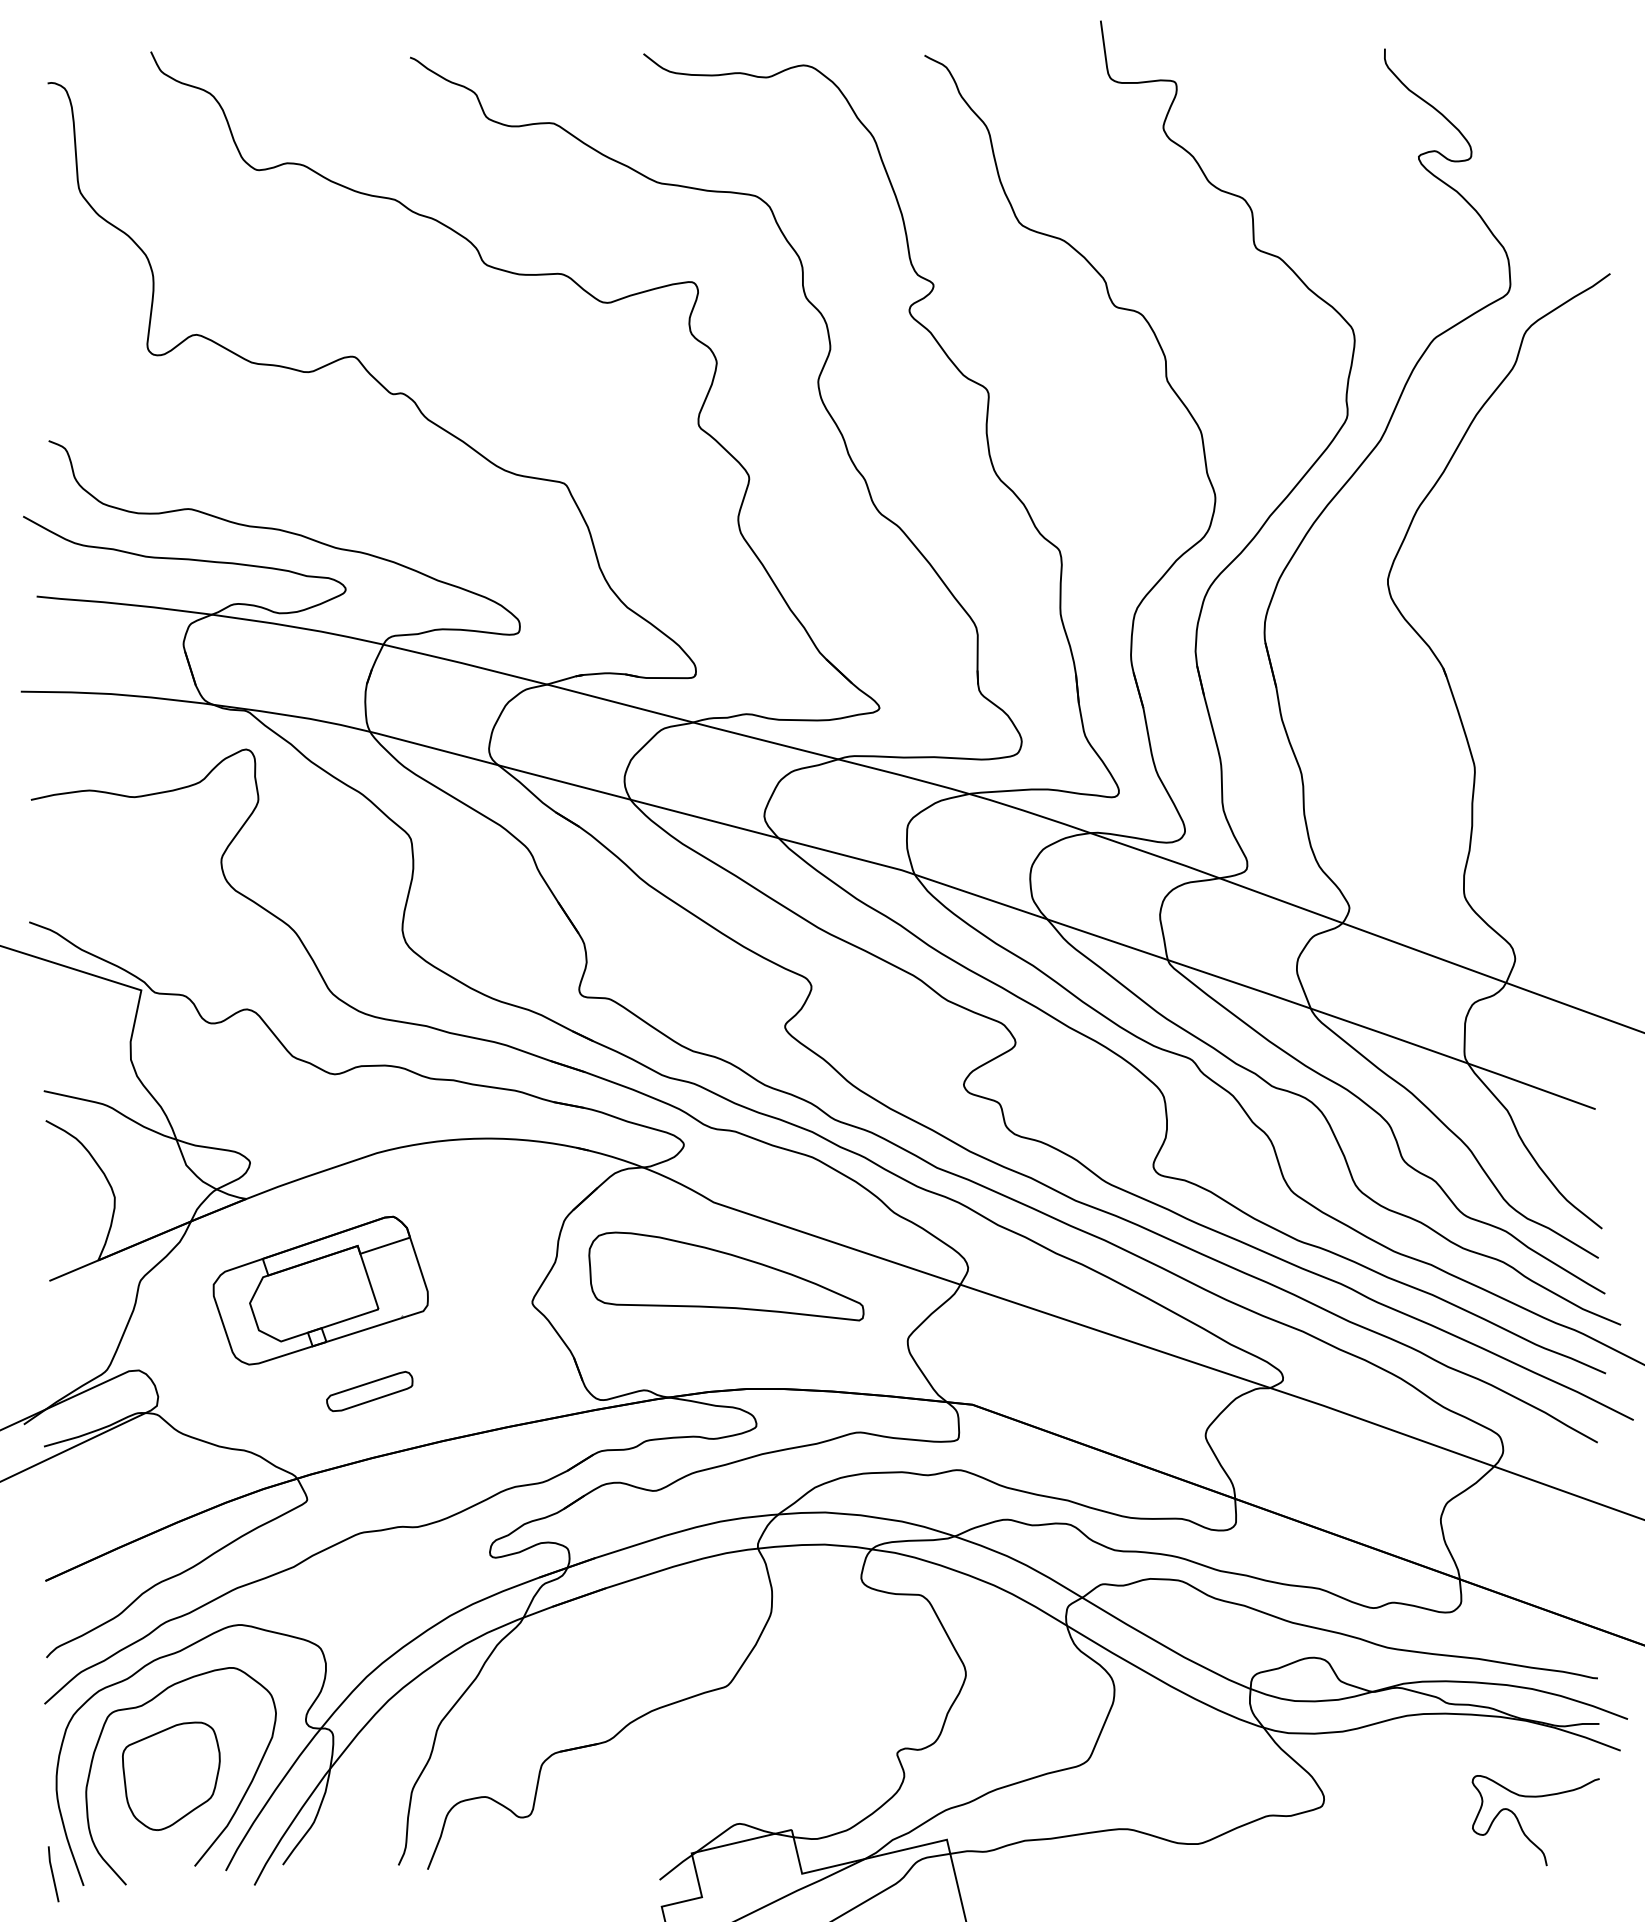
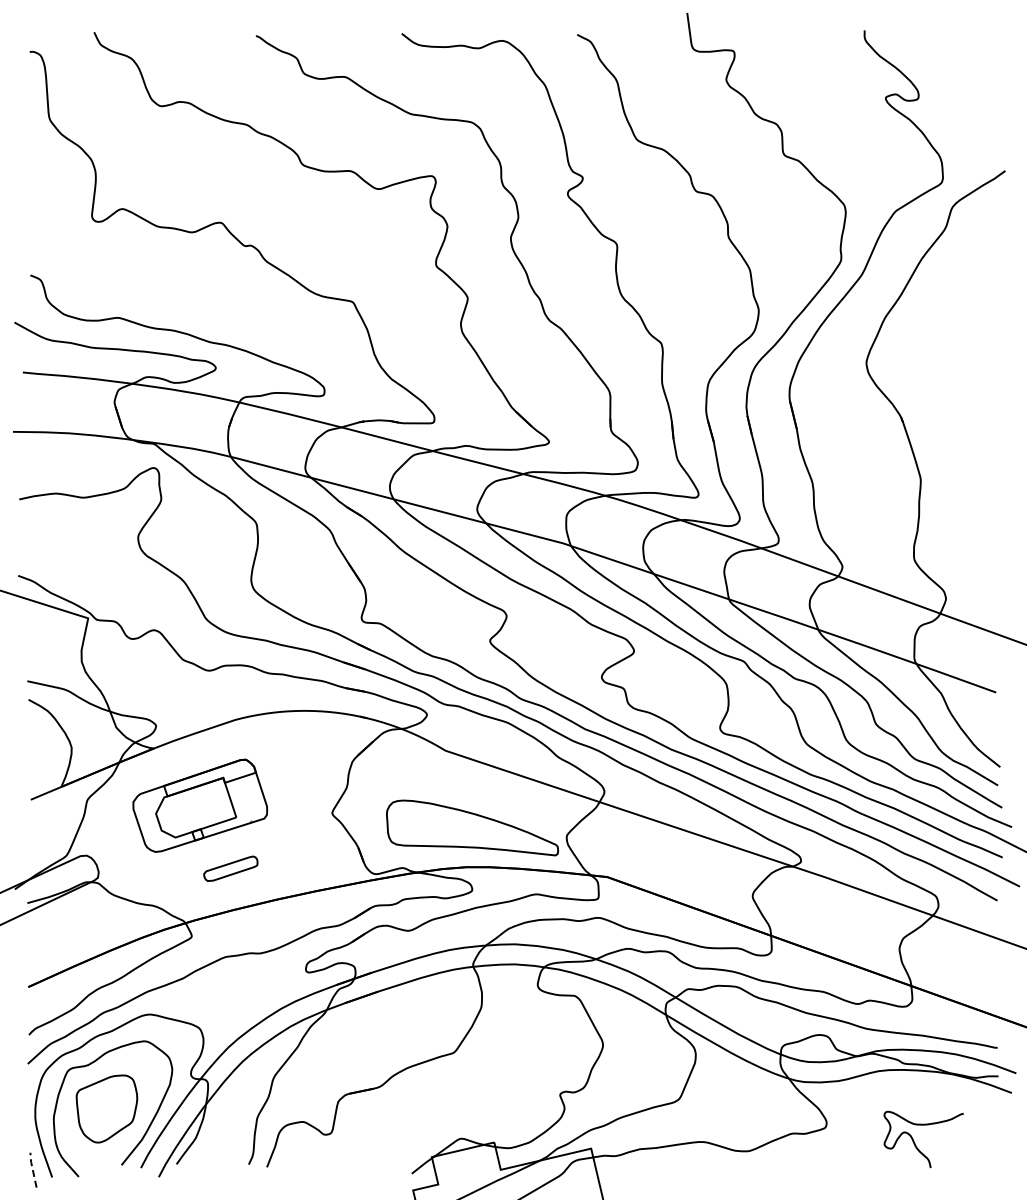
part: (726, 1275) -> (472, 827), moved
curve: (1522, 1826) -> (915, 1143), moved
line: (52, 1873) -> (32, 1169), solid -> dashed

